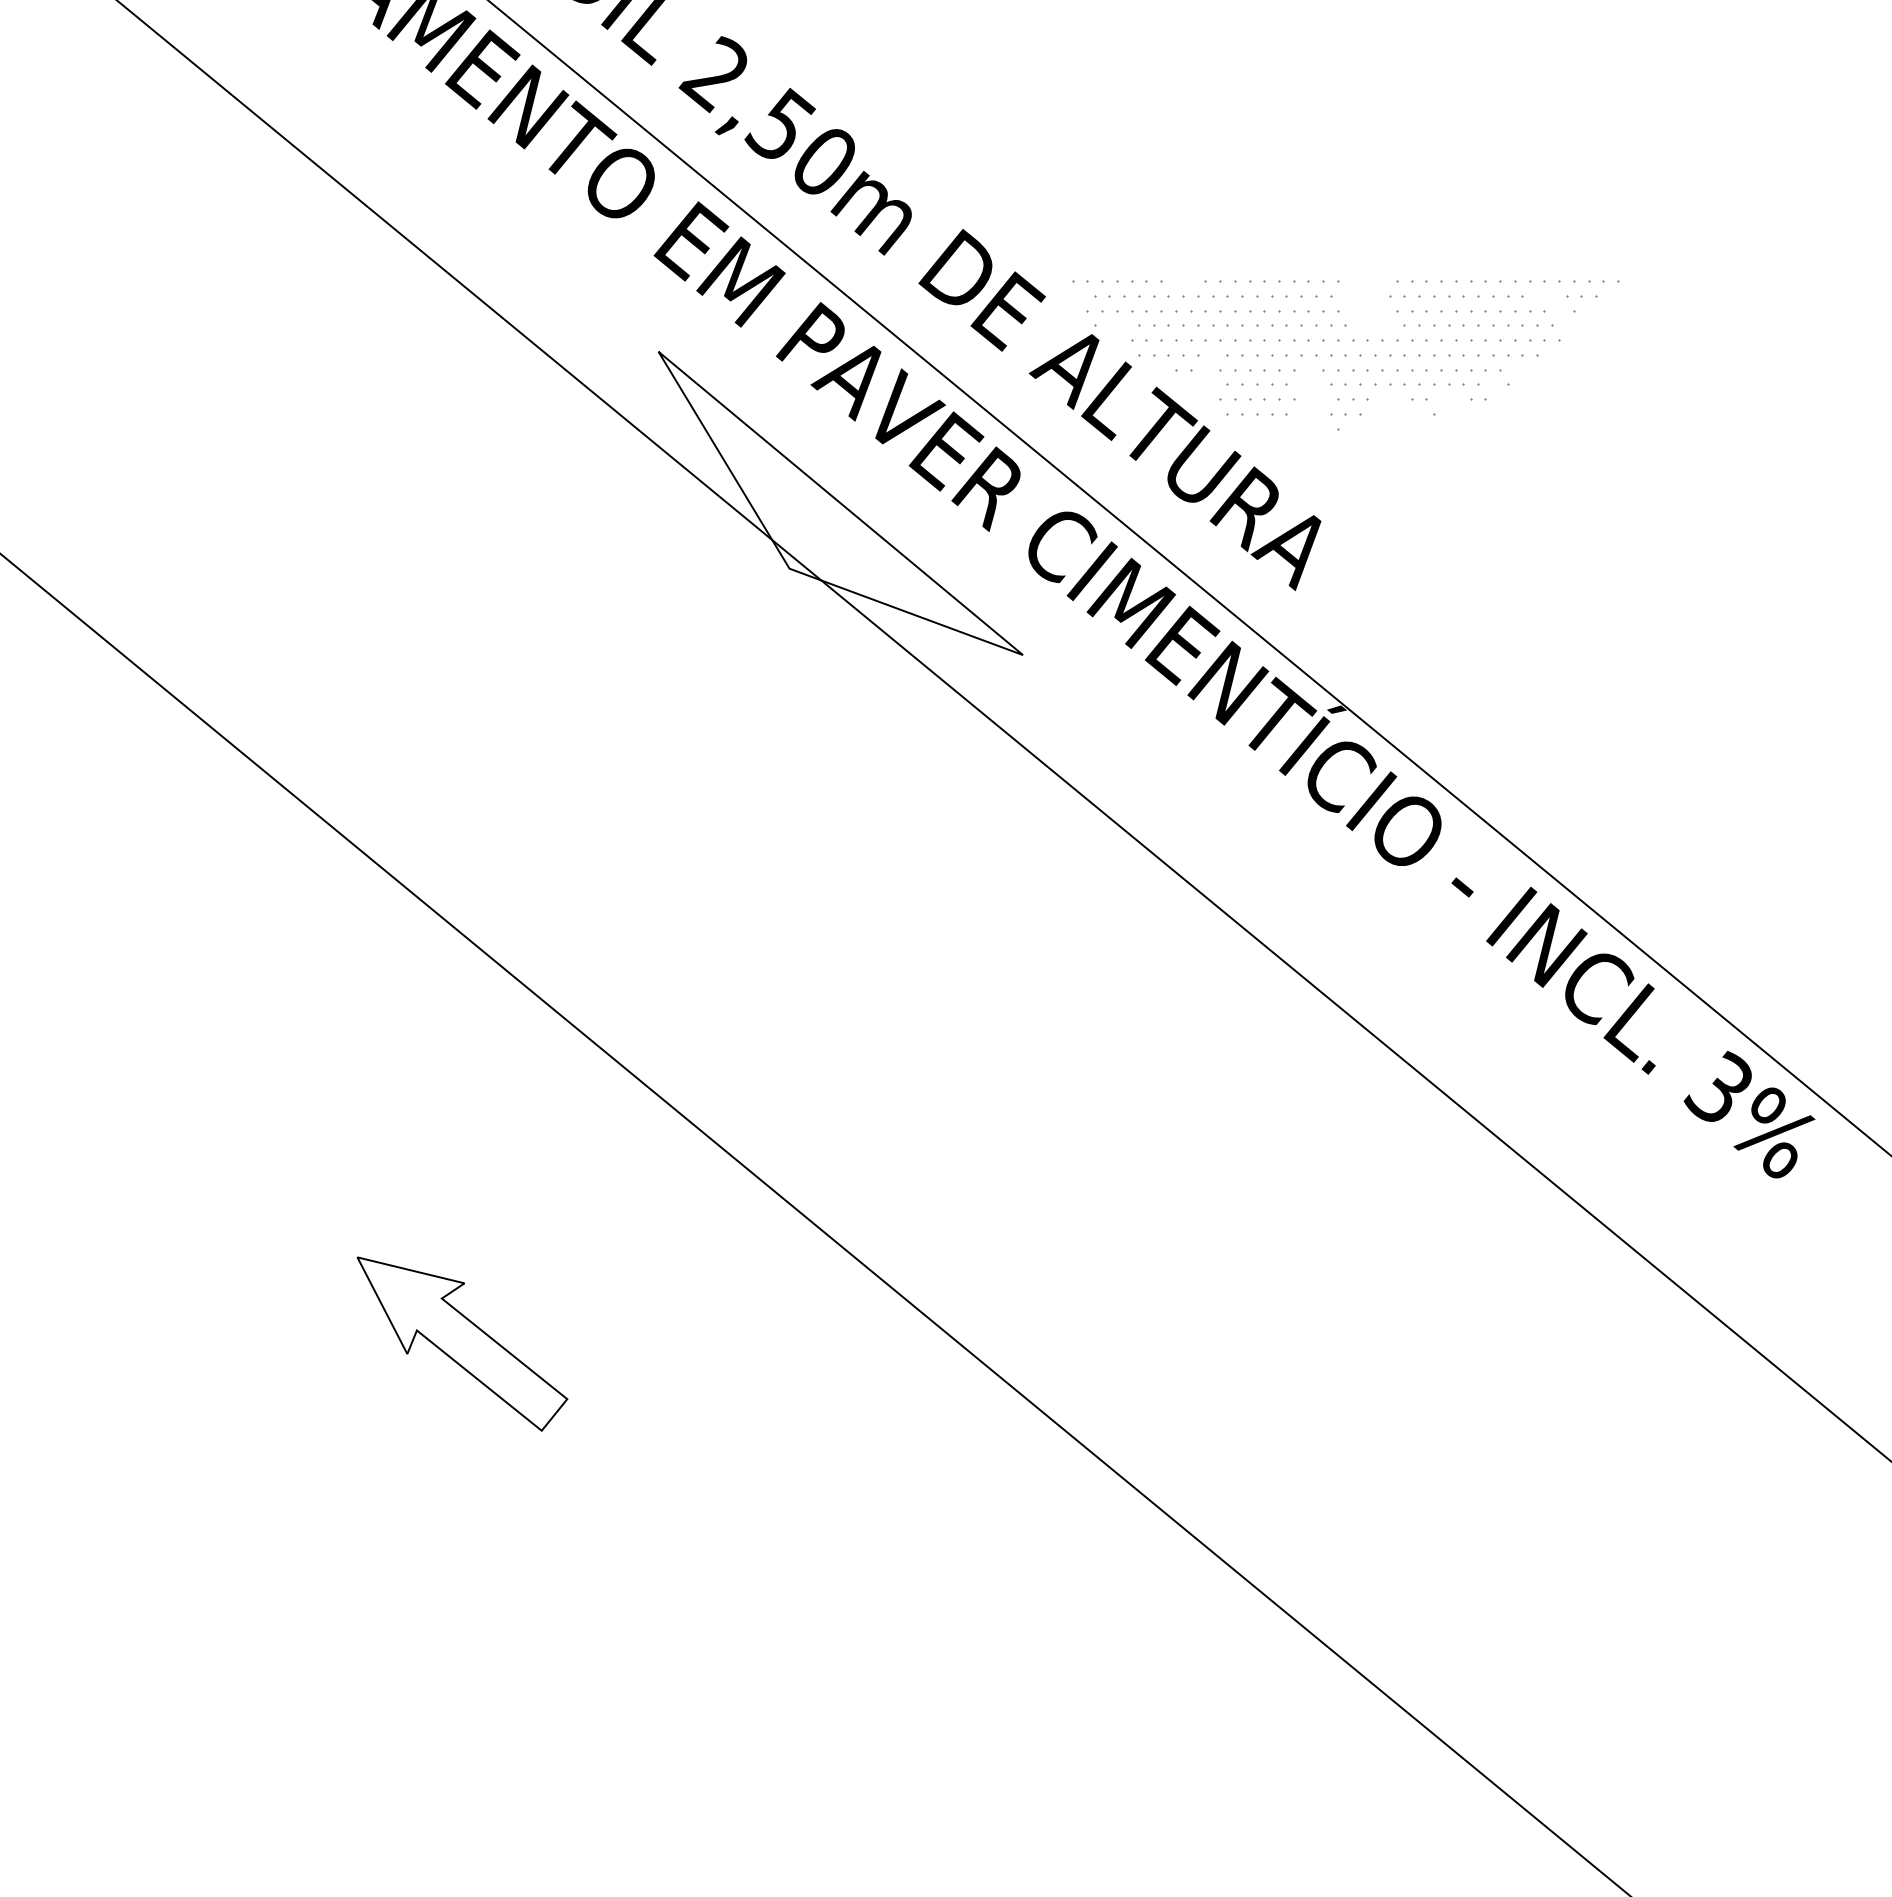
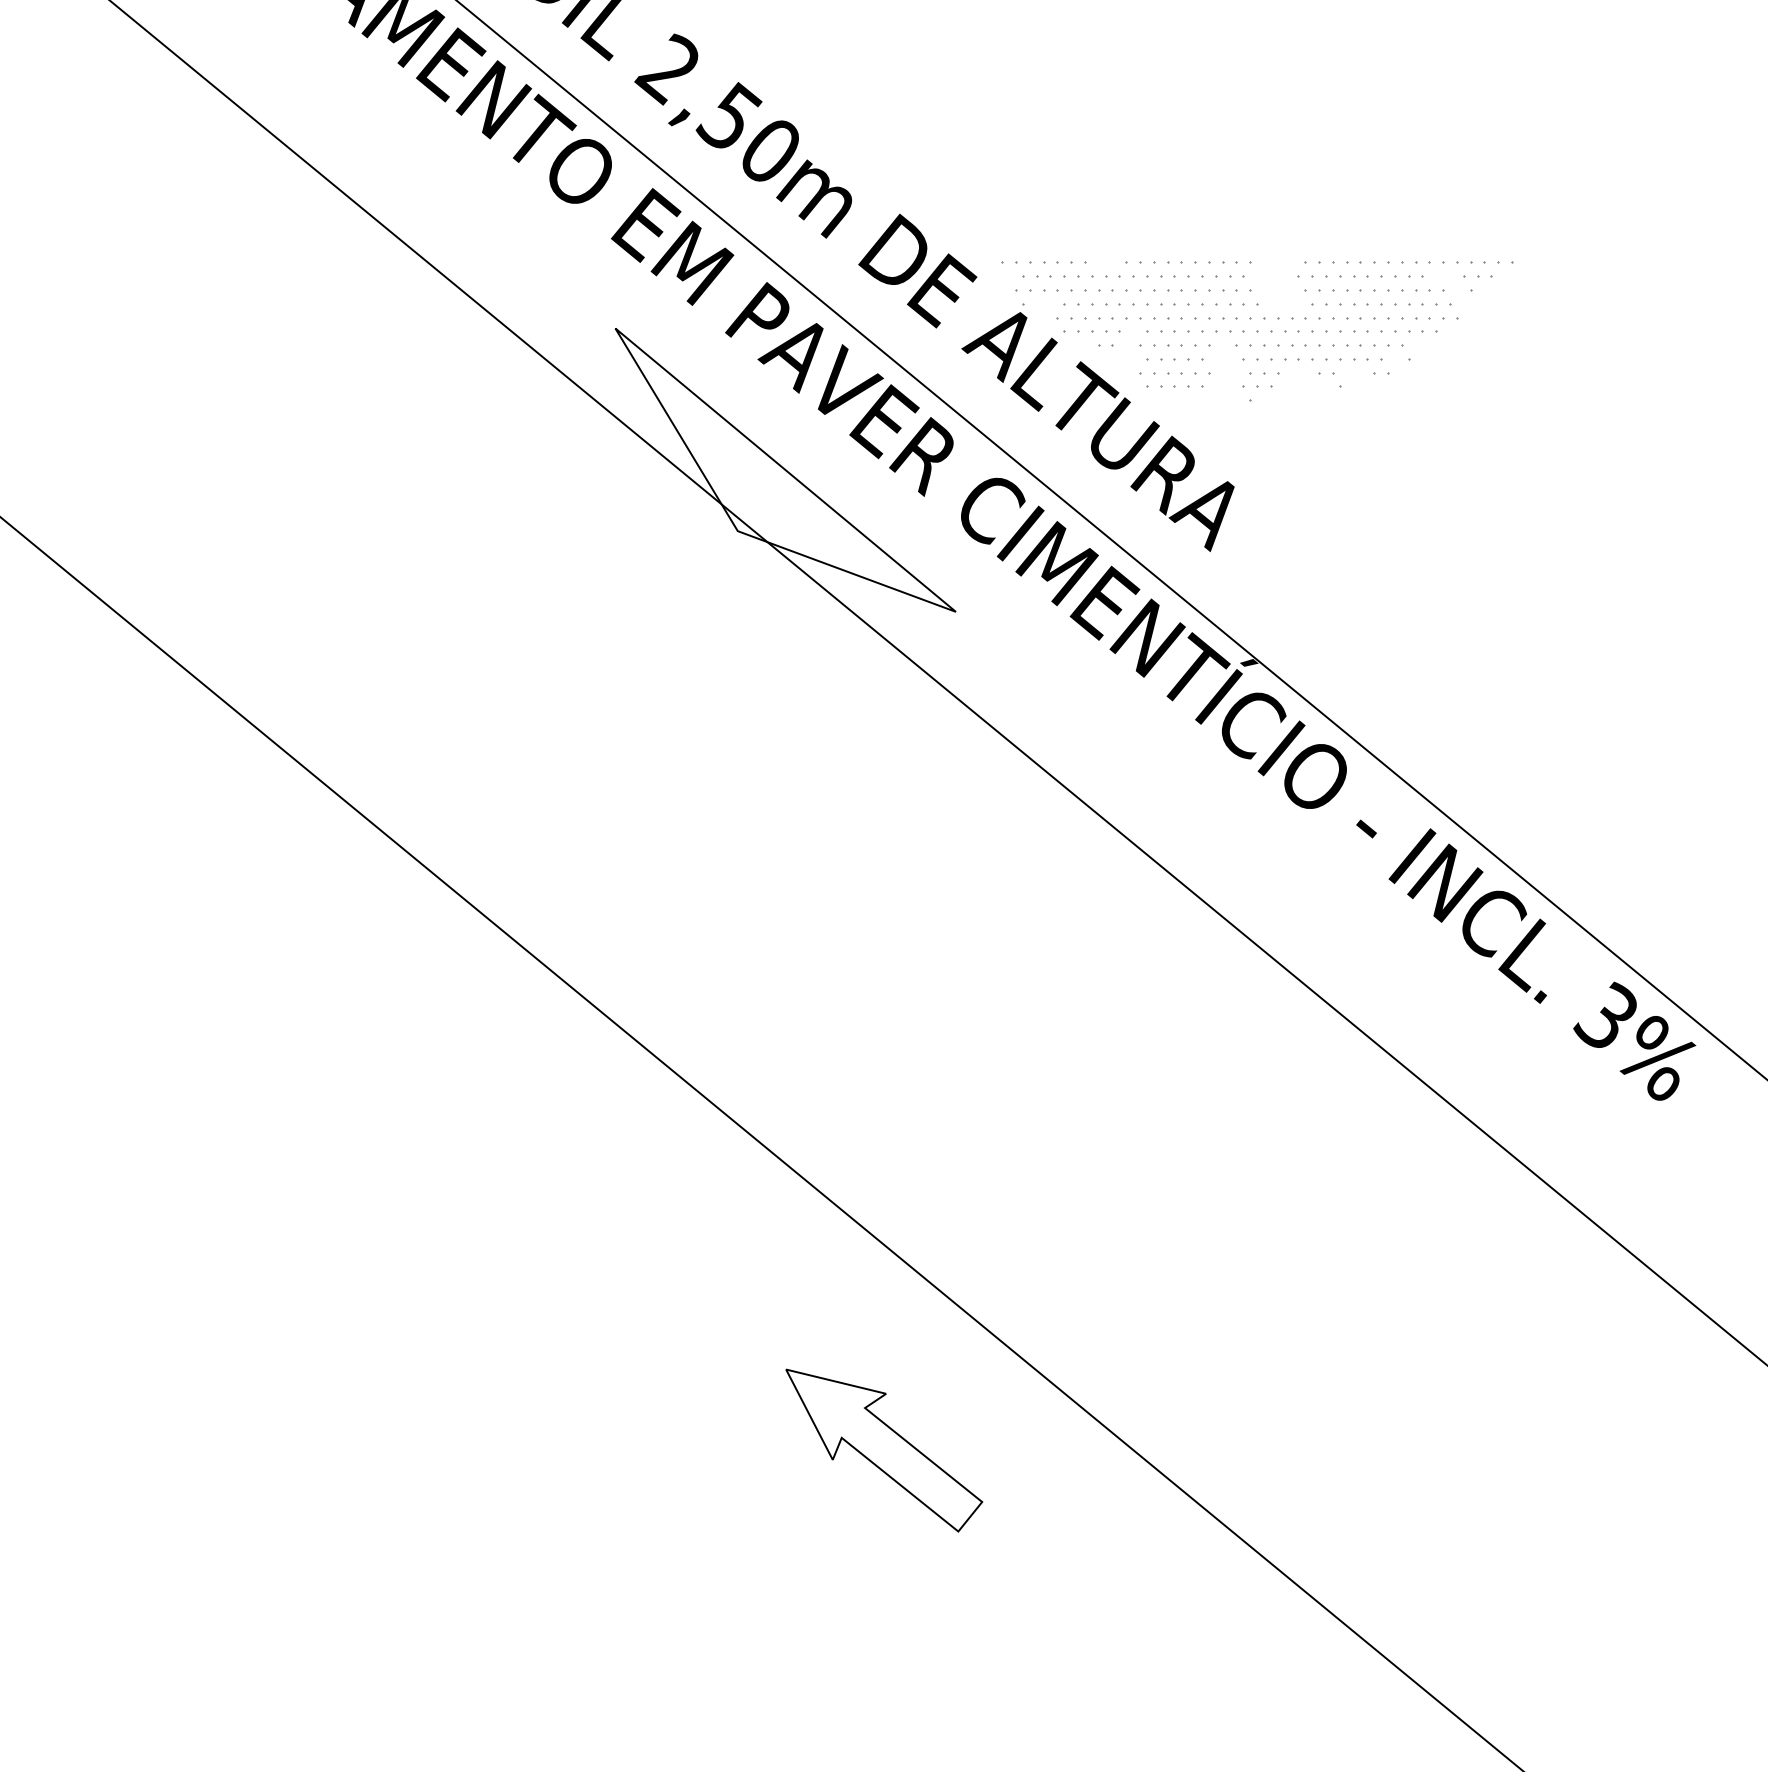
part: (462, 1344) -> (884, 1450), moved

